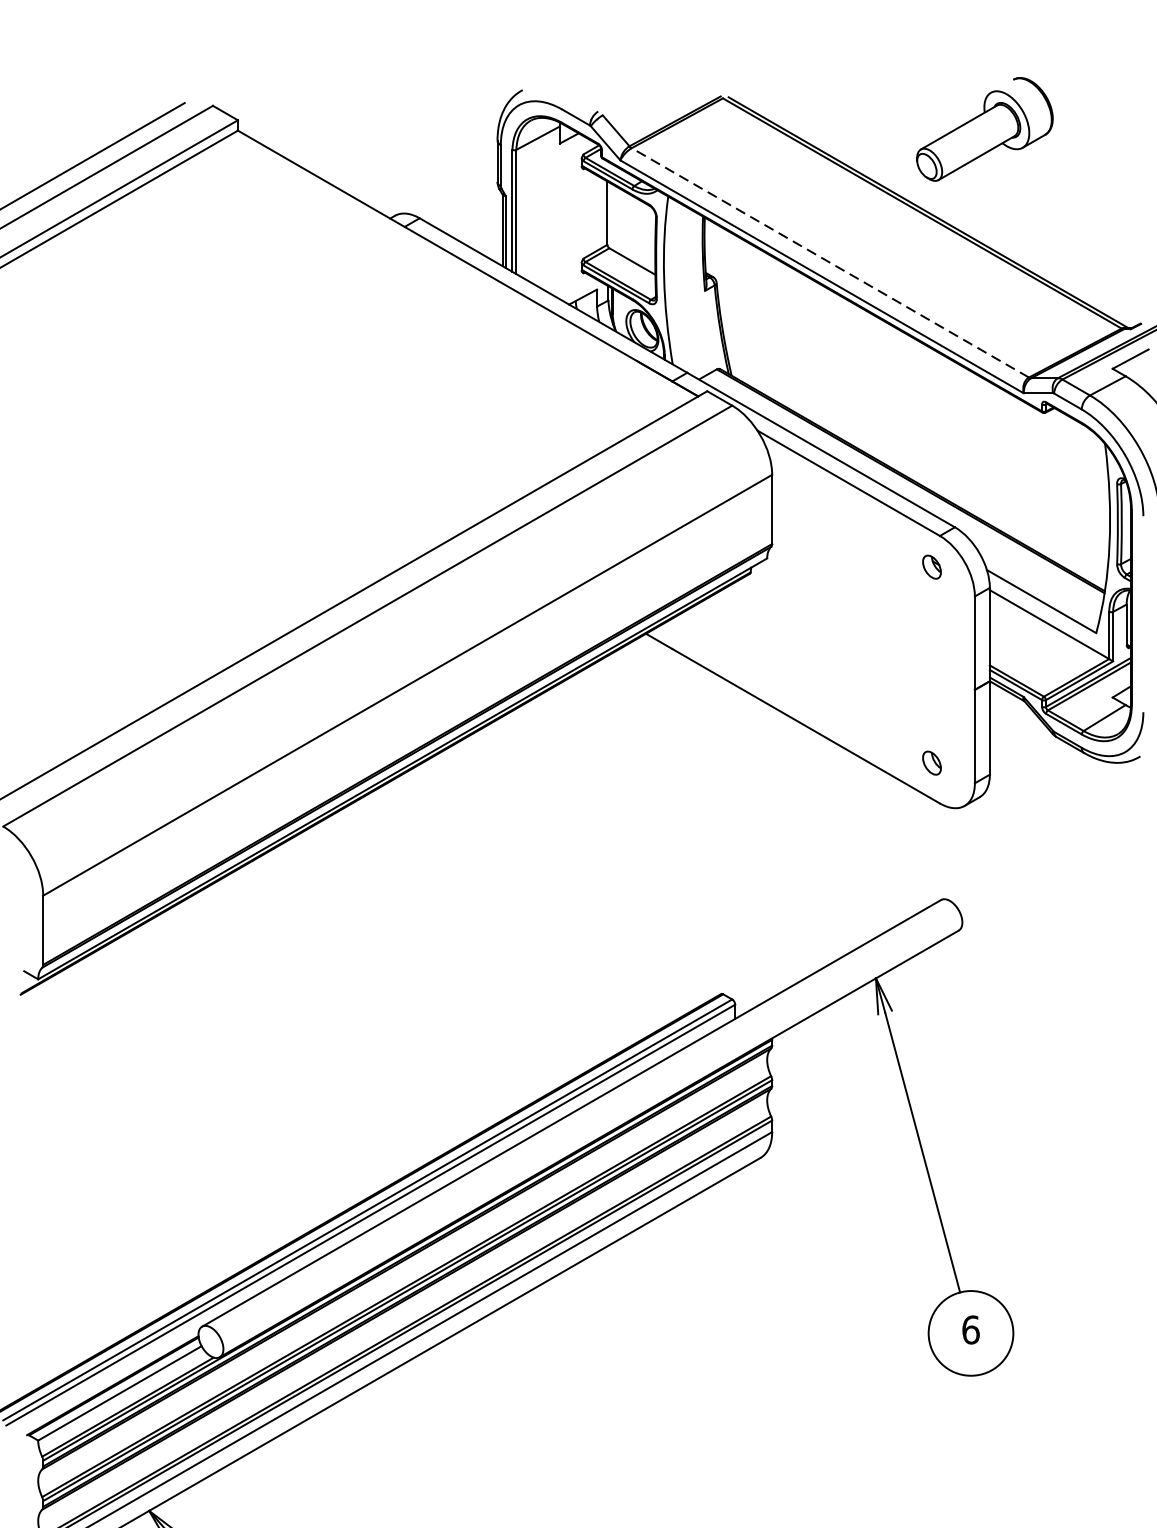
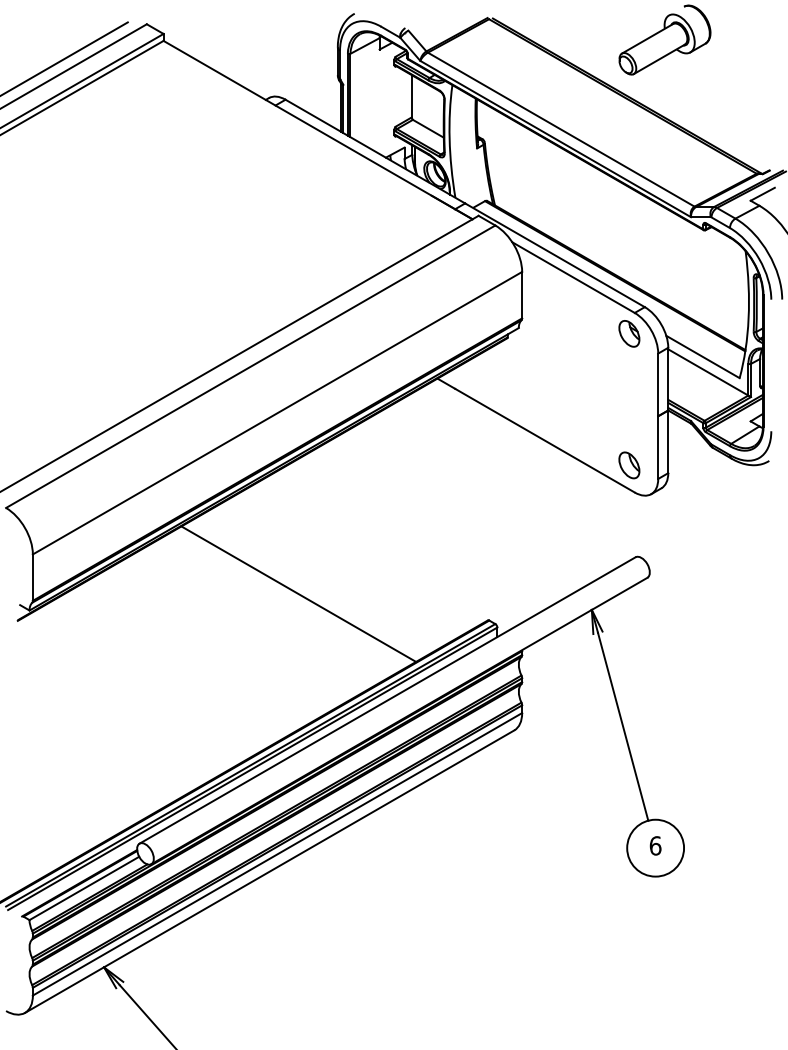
line: (830, 262) -> (561, 129), dashed -> solid
part: (932, 566) -> (629, 333), size x1.67
part: (932, 763) -> (629, 465), size x1.67
line: (438, 953) -> (298, 593), added

